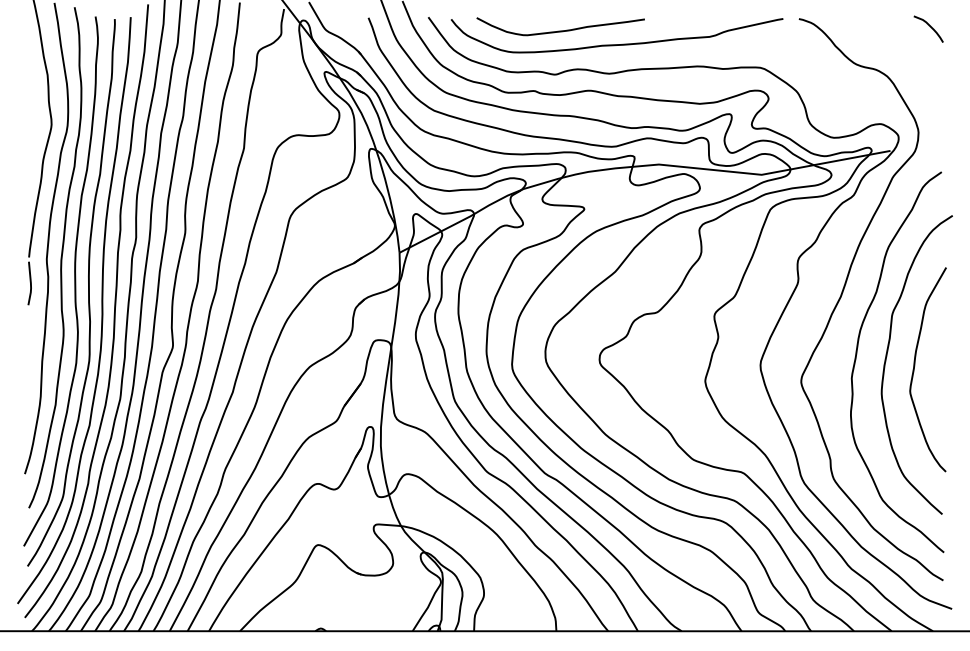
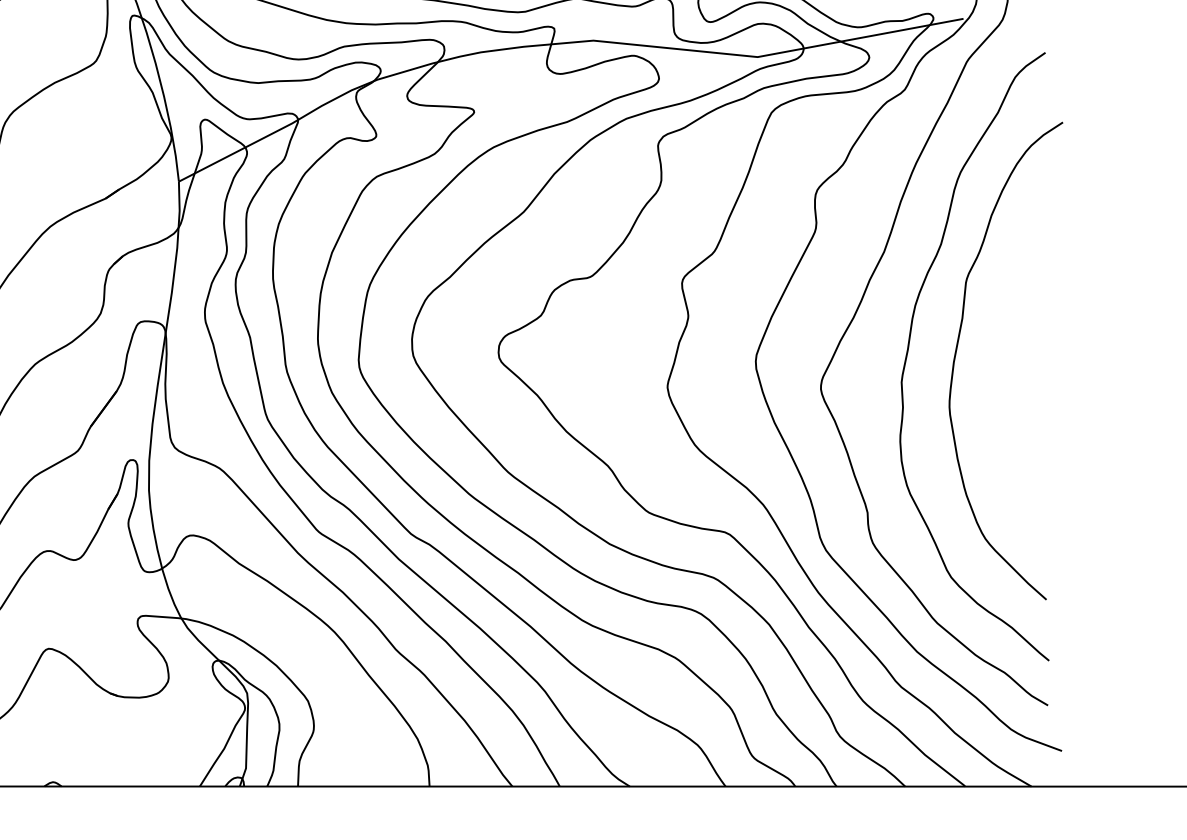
curve: (915, 366) -> (1003, 363), removed

